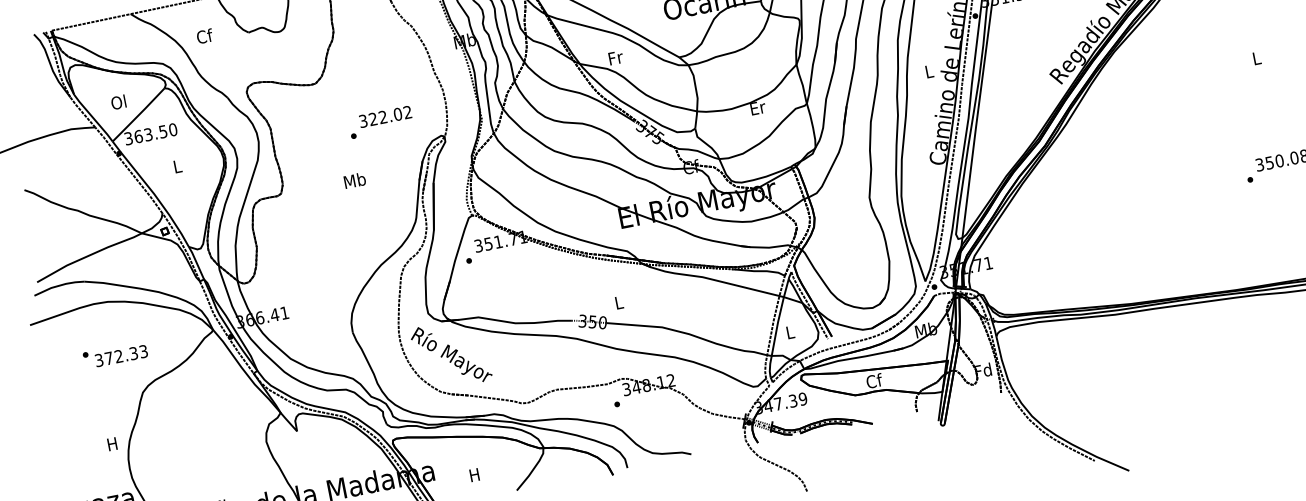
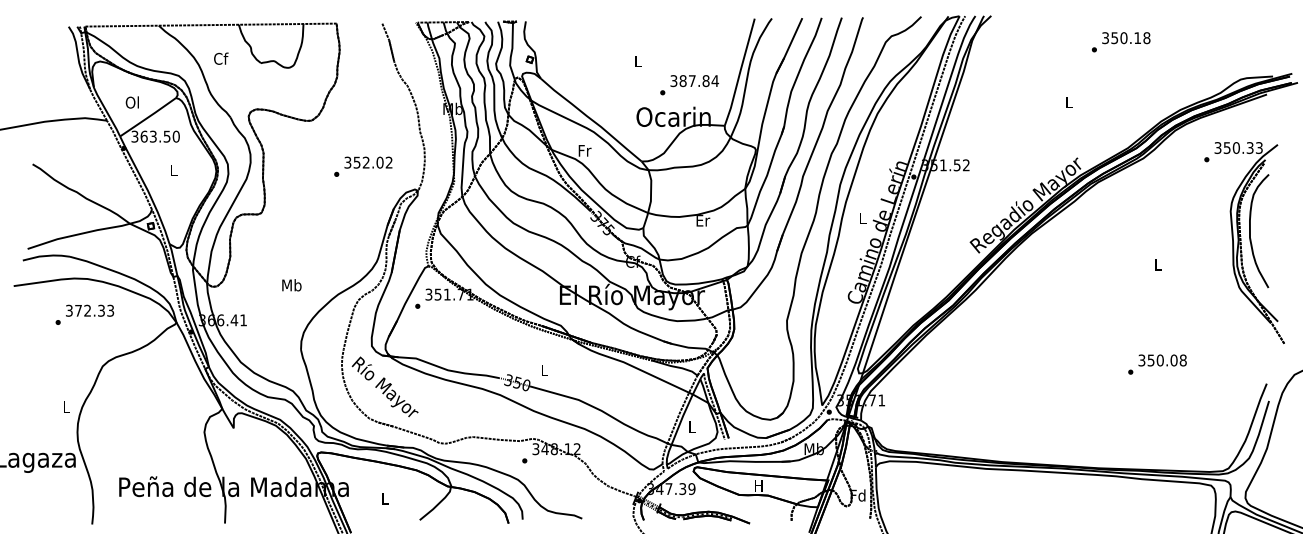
text: (372, 119) -> (356, 162), 322.02 -> 352.02
text: (354, 180) -> (291, 285), moved
text: (121, 355) -> (90, 310), moved
text: (873, 381) -> (758, 485), Cf -> H
text: (111, 443) -> (65, 406), H -> L
text: (474, 474) -> (384, 498), H -> L

